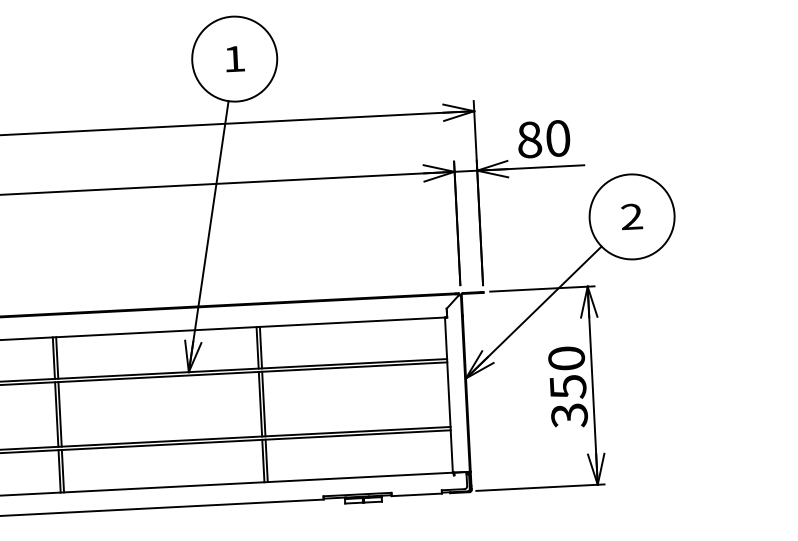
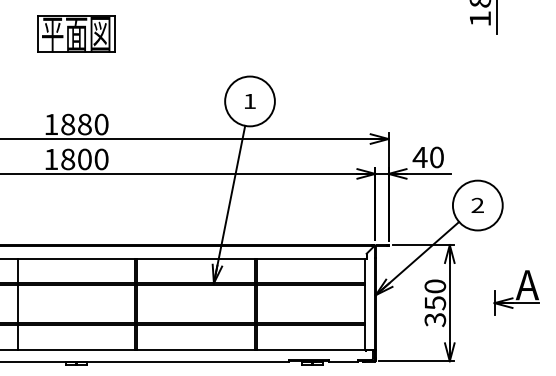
text: (528, 140) -> (419, 157), 80 -> 40
part: (705, 361) -> (516, 292), added

